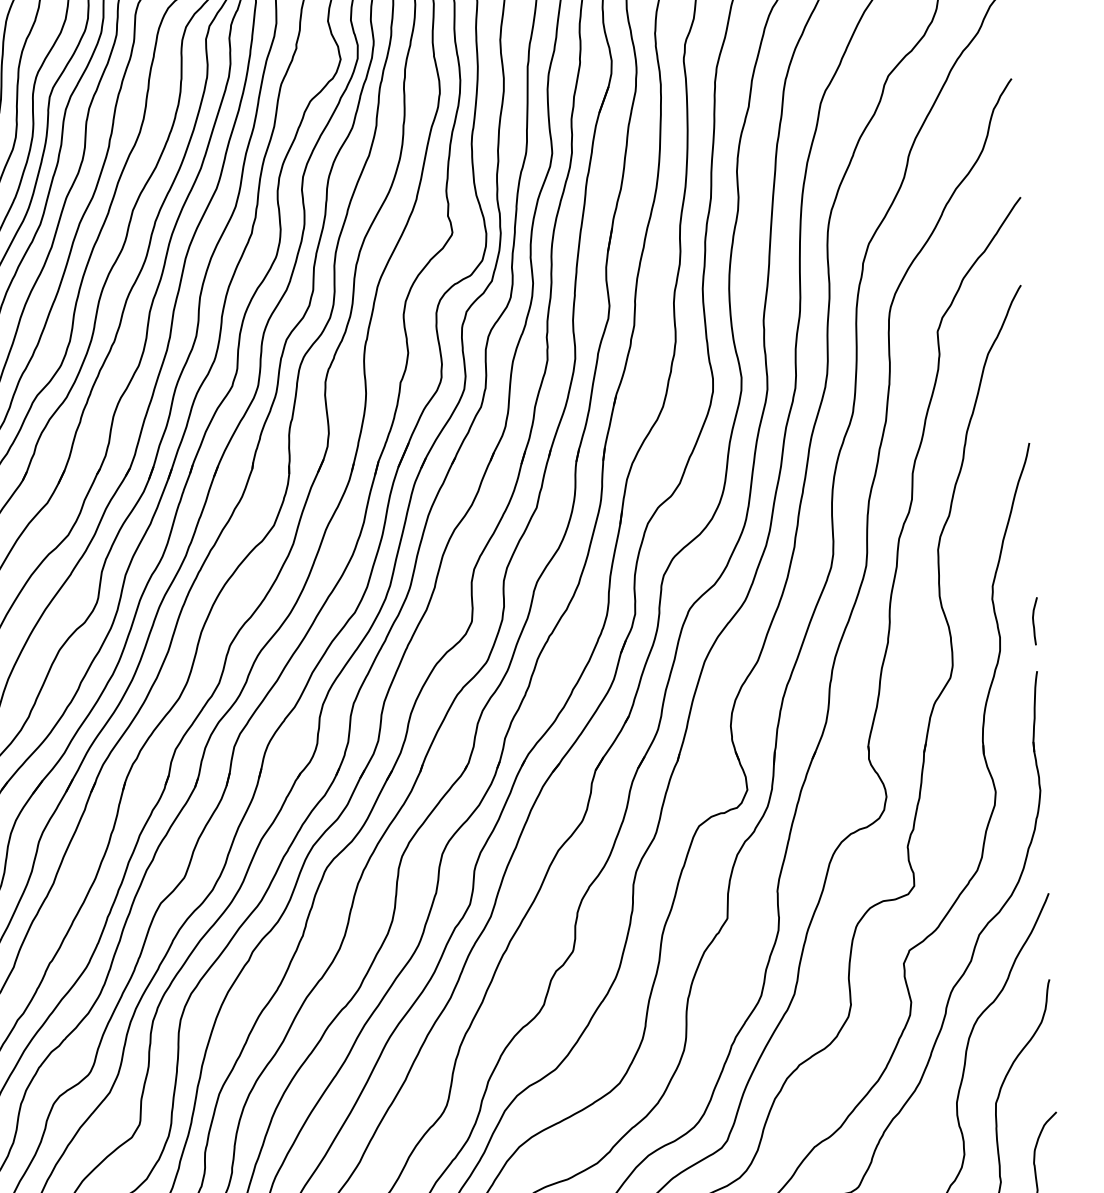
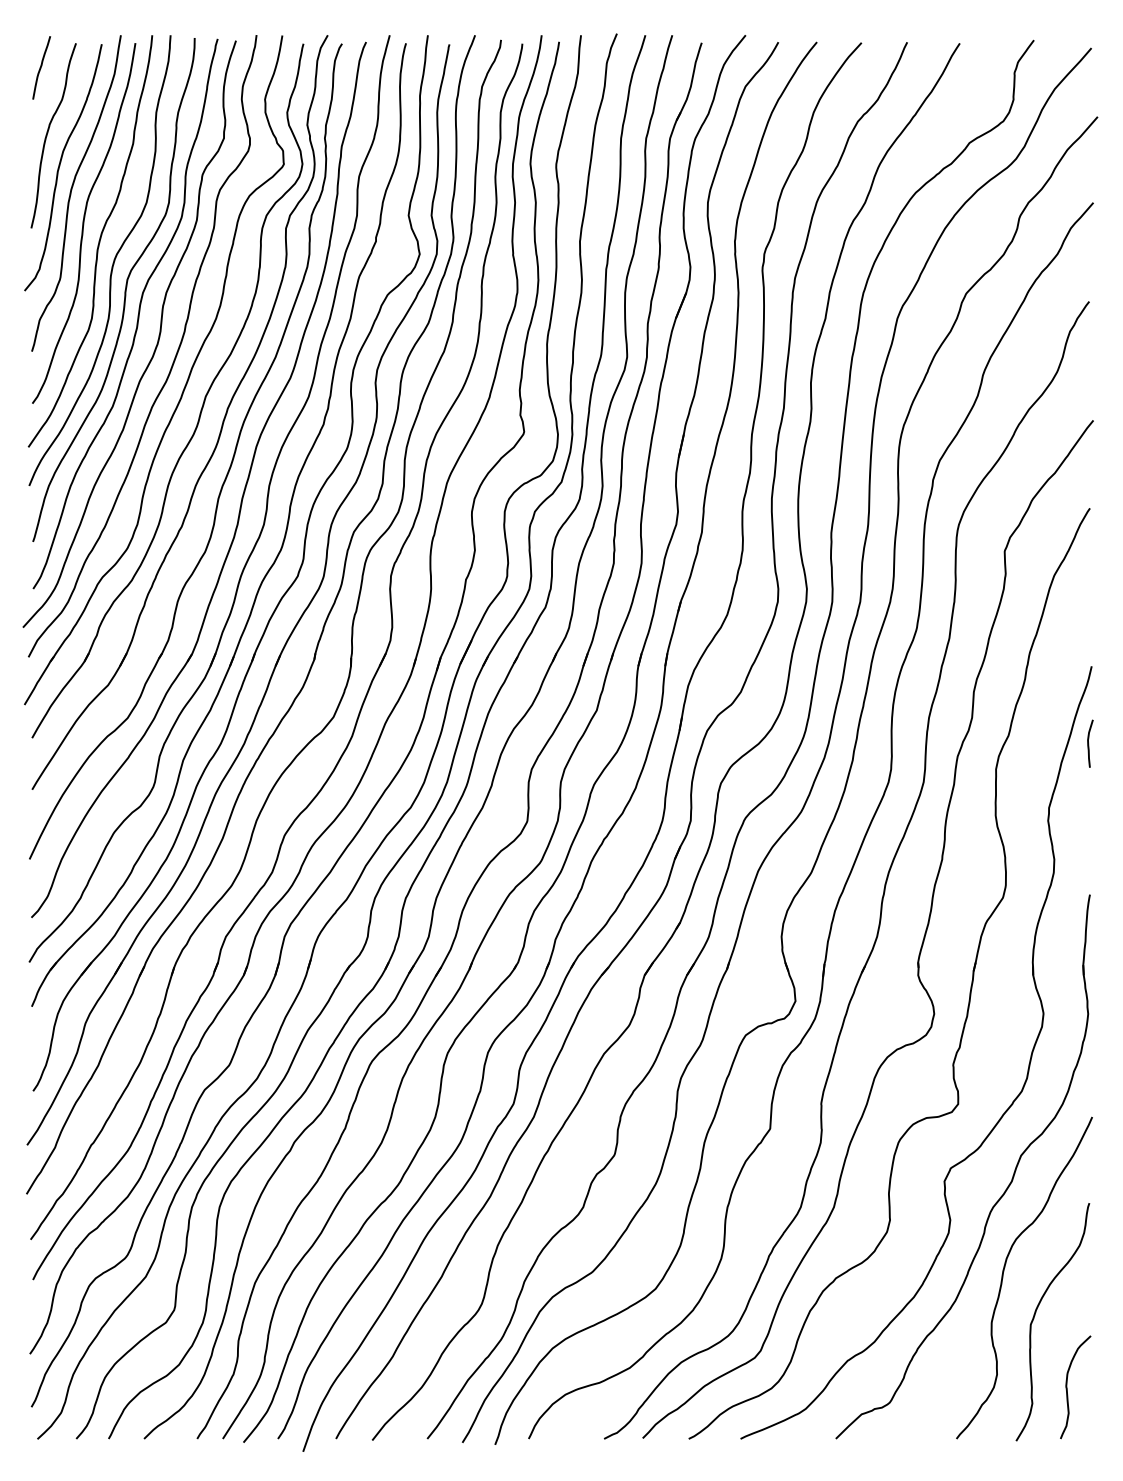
curve: (1034, 621) -> (1089, 743), moved

